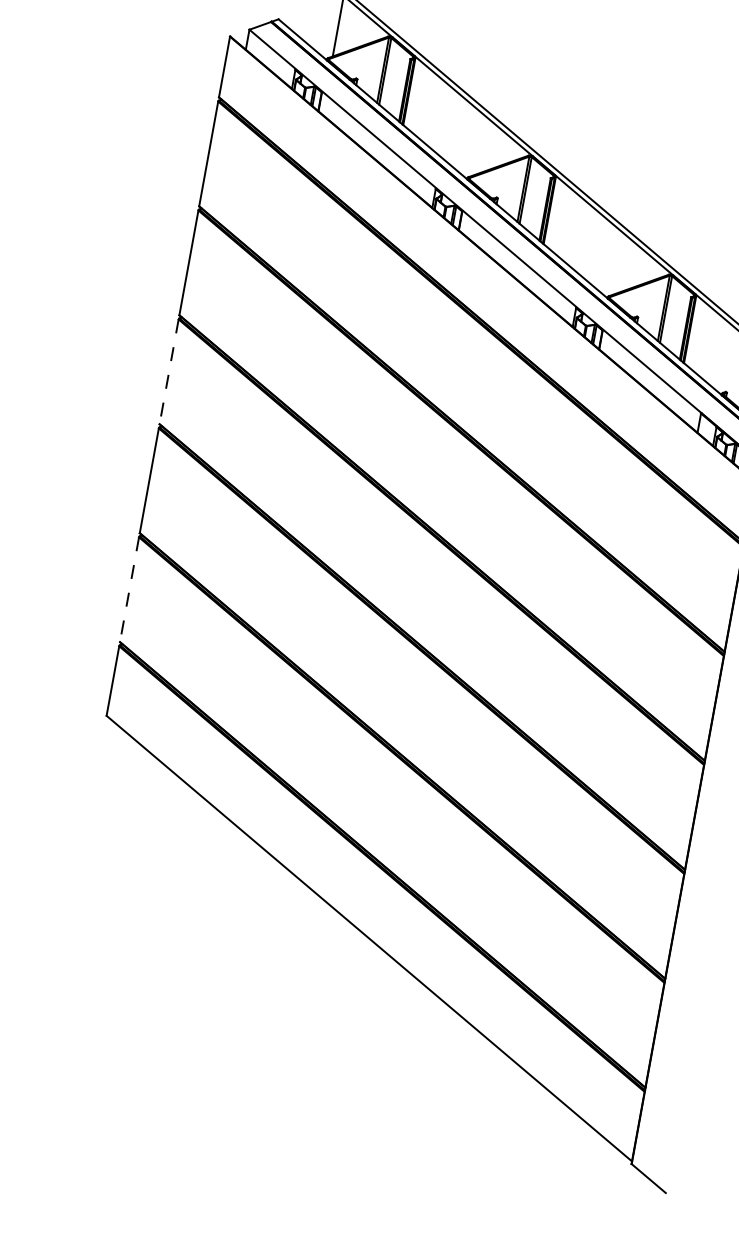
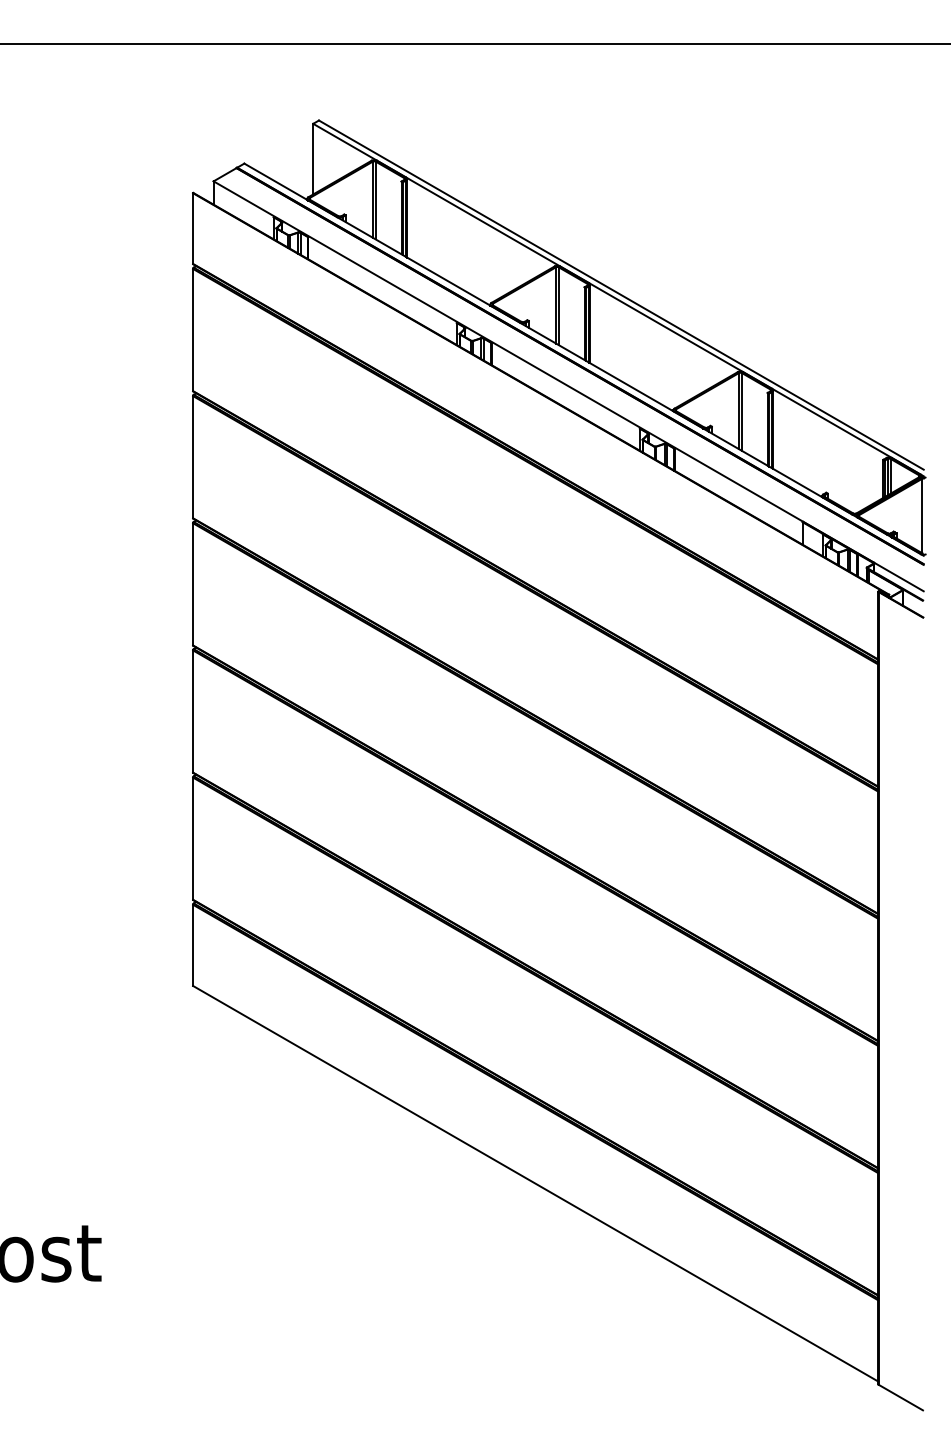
line: (169, 371) -> (193, 584), dashed -> solid
line: (129, 590) -> (193, 839), dashed -> solid

